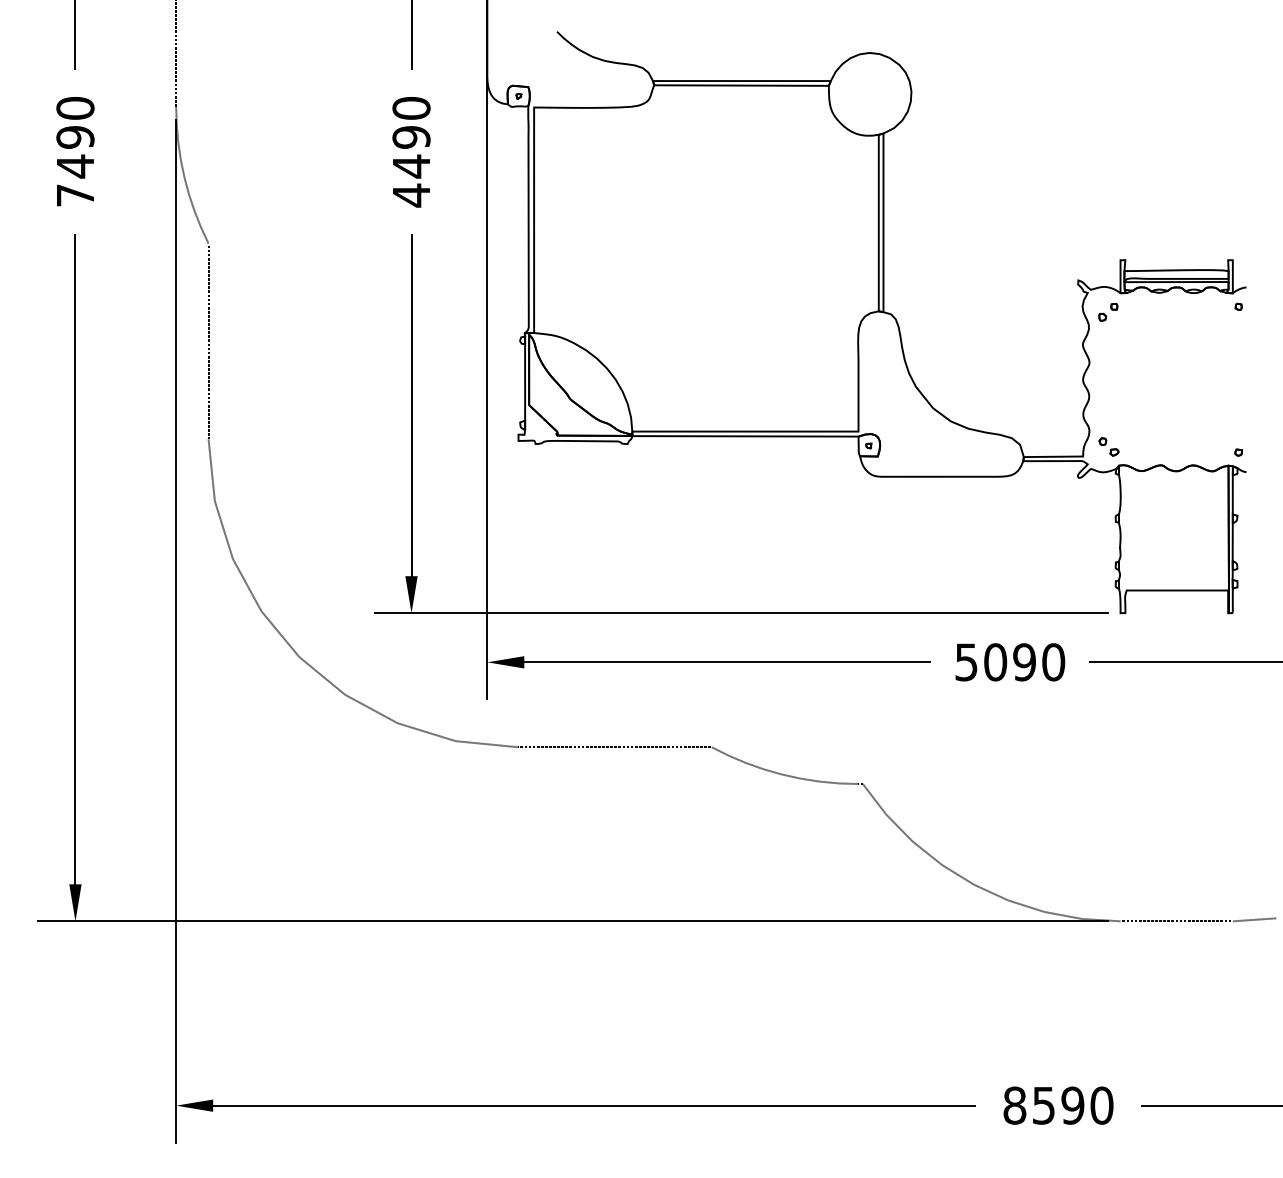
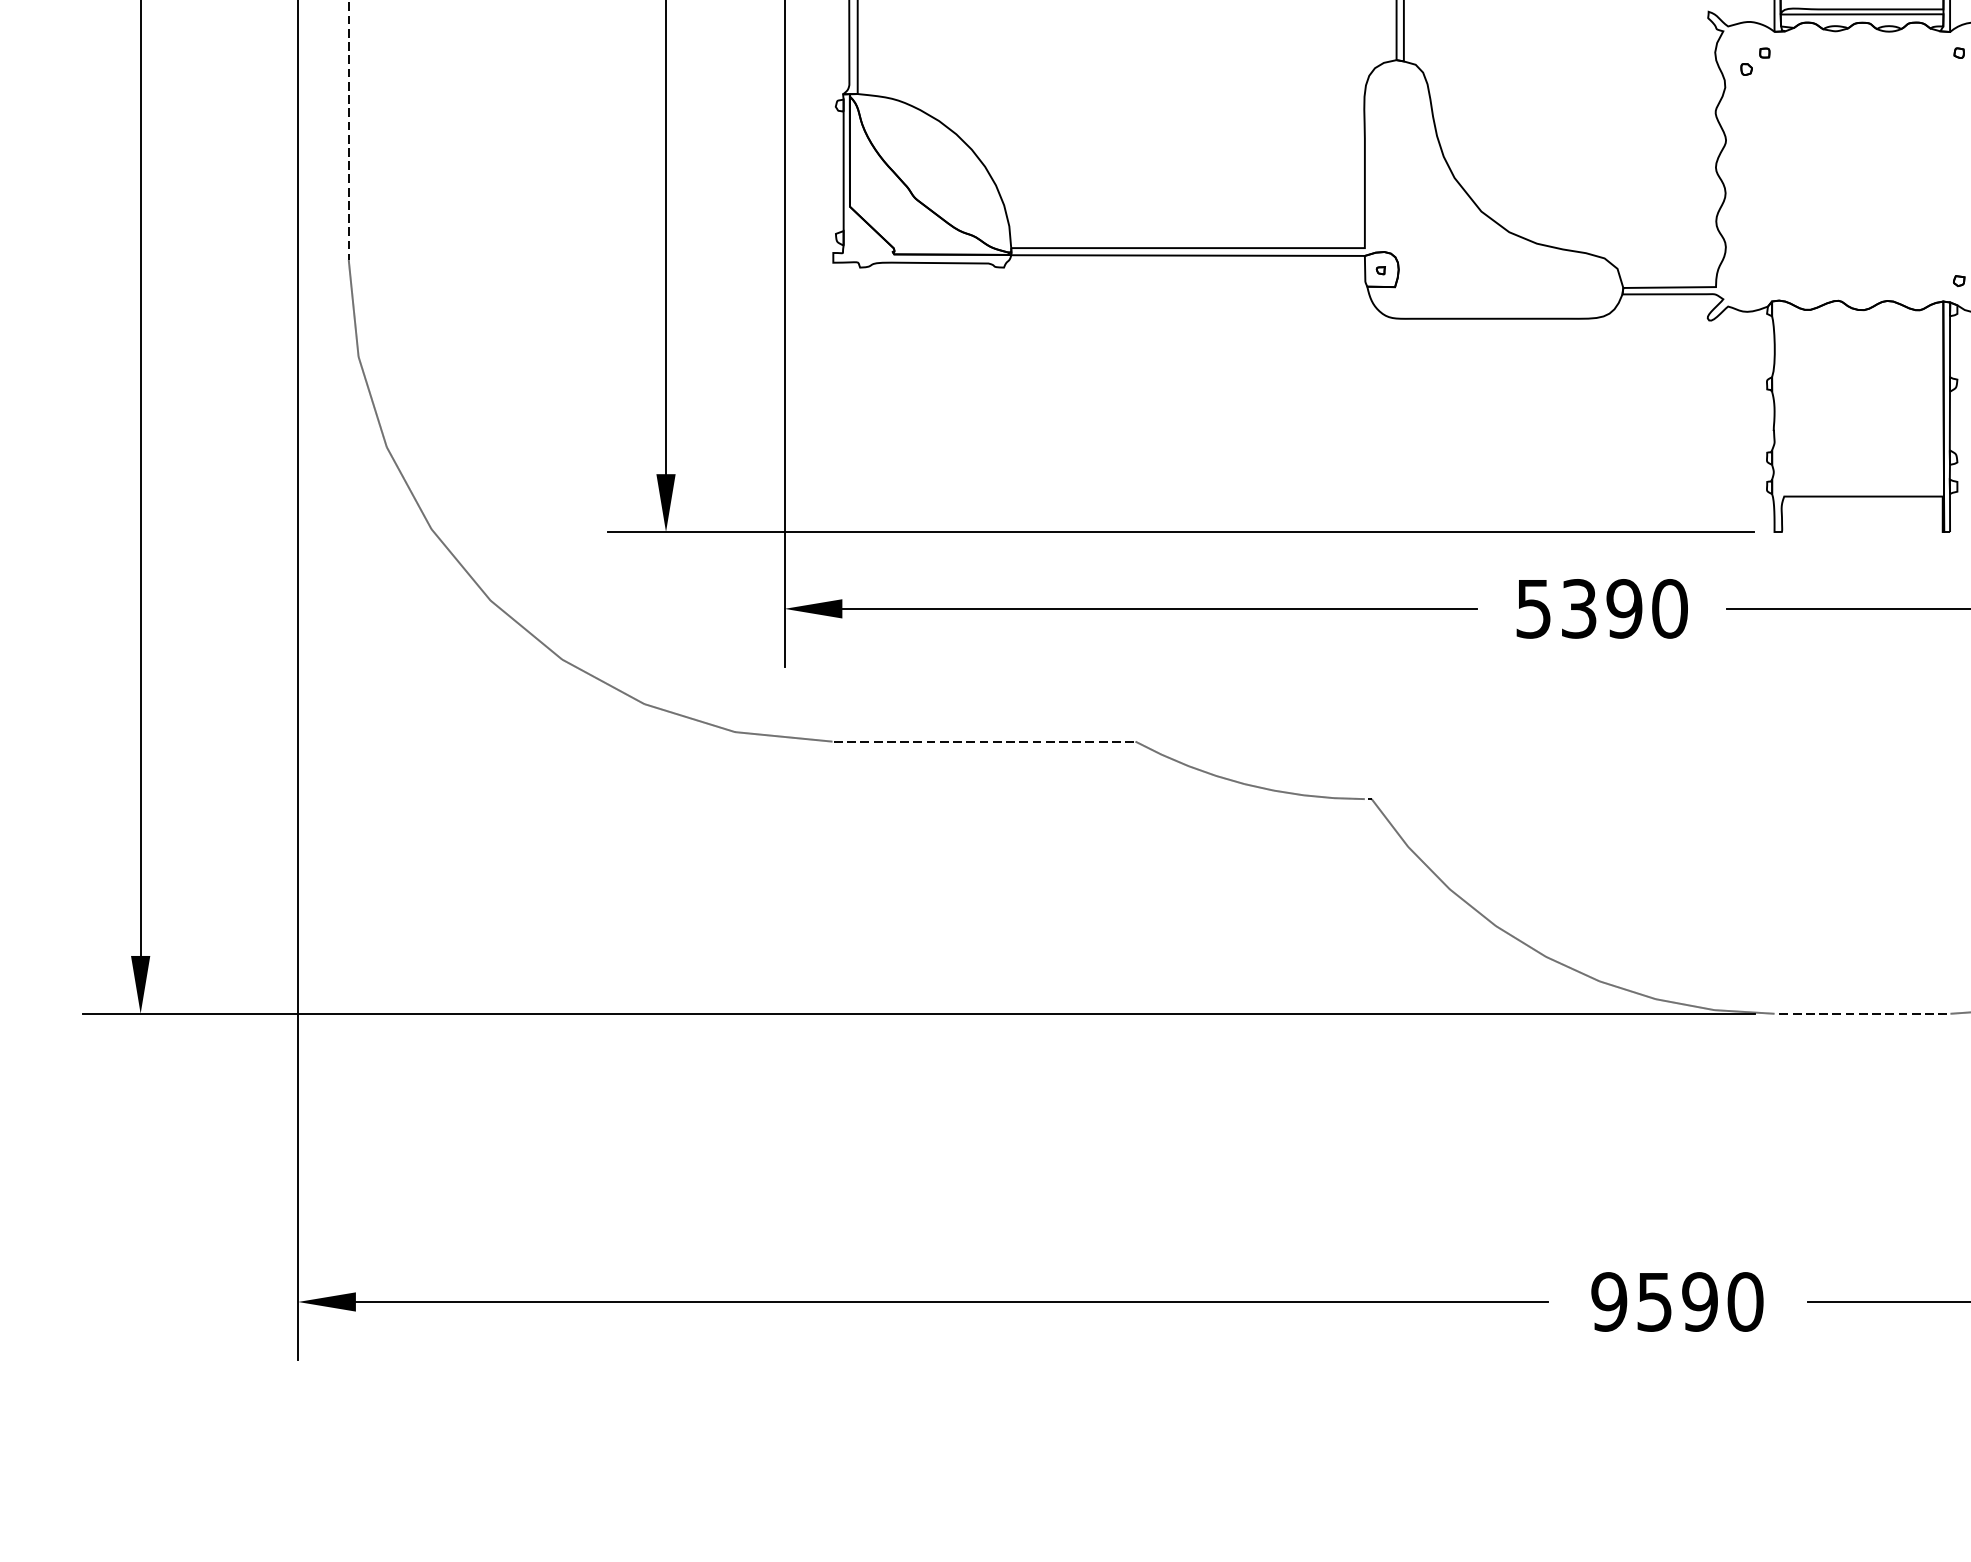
part: (1108, 446) -> (1755, 271), removed
text: (995, 662) -> (1579, 609), 5090 -> 5390
text: (1014, 1105) -> (1608, 1301), 8590 -> 9590

